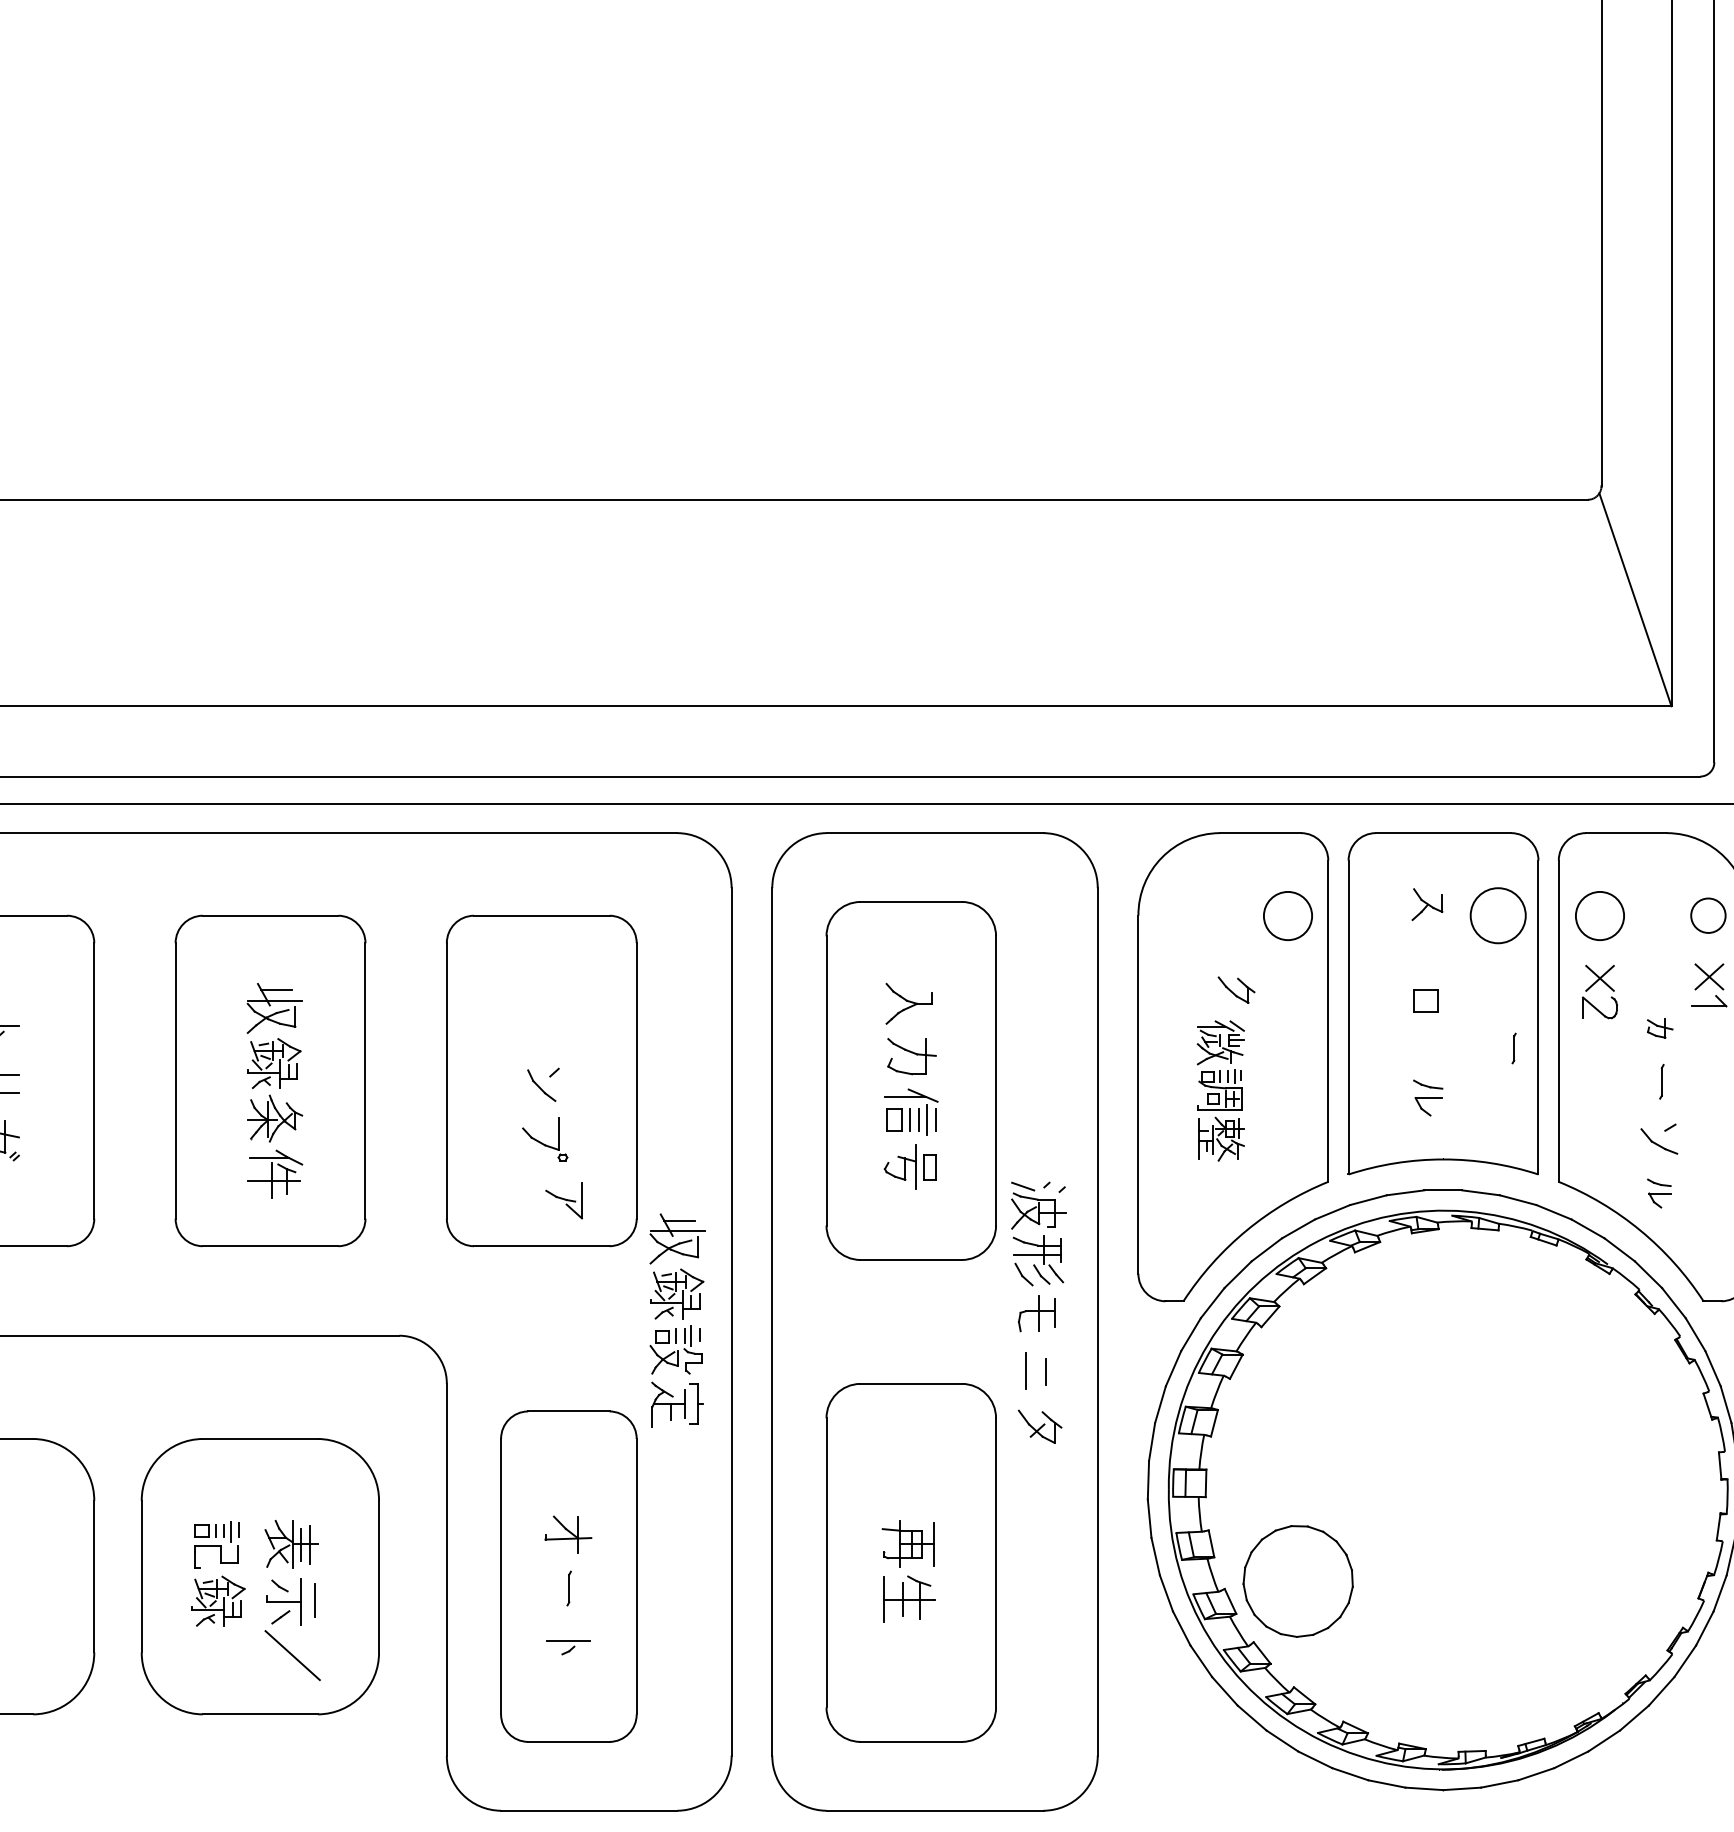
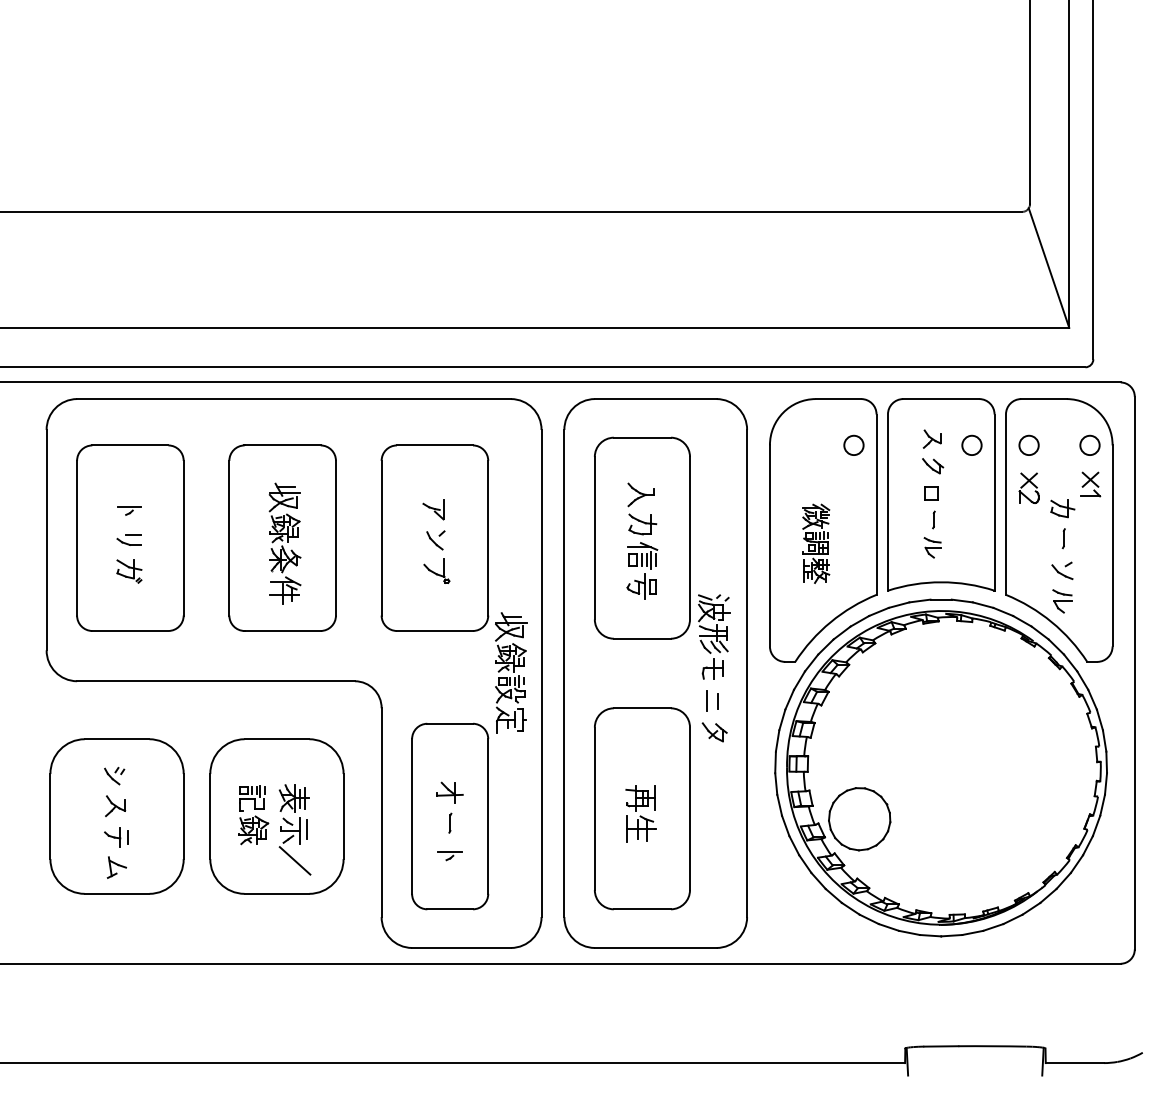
circle: (1287, 914) -> (853, 444), size x0.71
circle: (1598, 914) -> (1028, 444), size x0.71
circle: (1497, 915) -> (971, 445), size x0.62
part: (1237, 990) -> (933, 466), moved
part: (1659, 1028) -> (1062, 508), size x1.67
part: (1513, 1047) -> (933, 519), moved
part: (1659, 1193) -> (1062, 601), size x1.43
part: (564, 1200) -> (433, 509), moved

